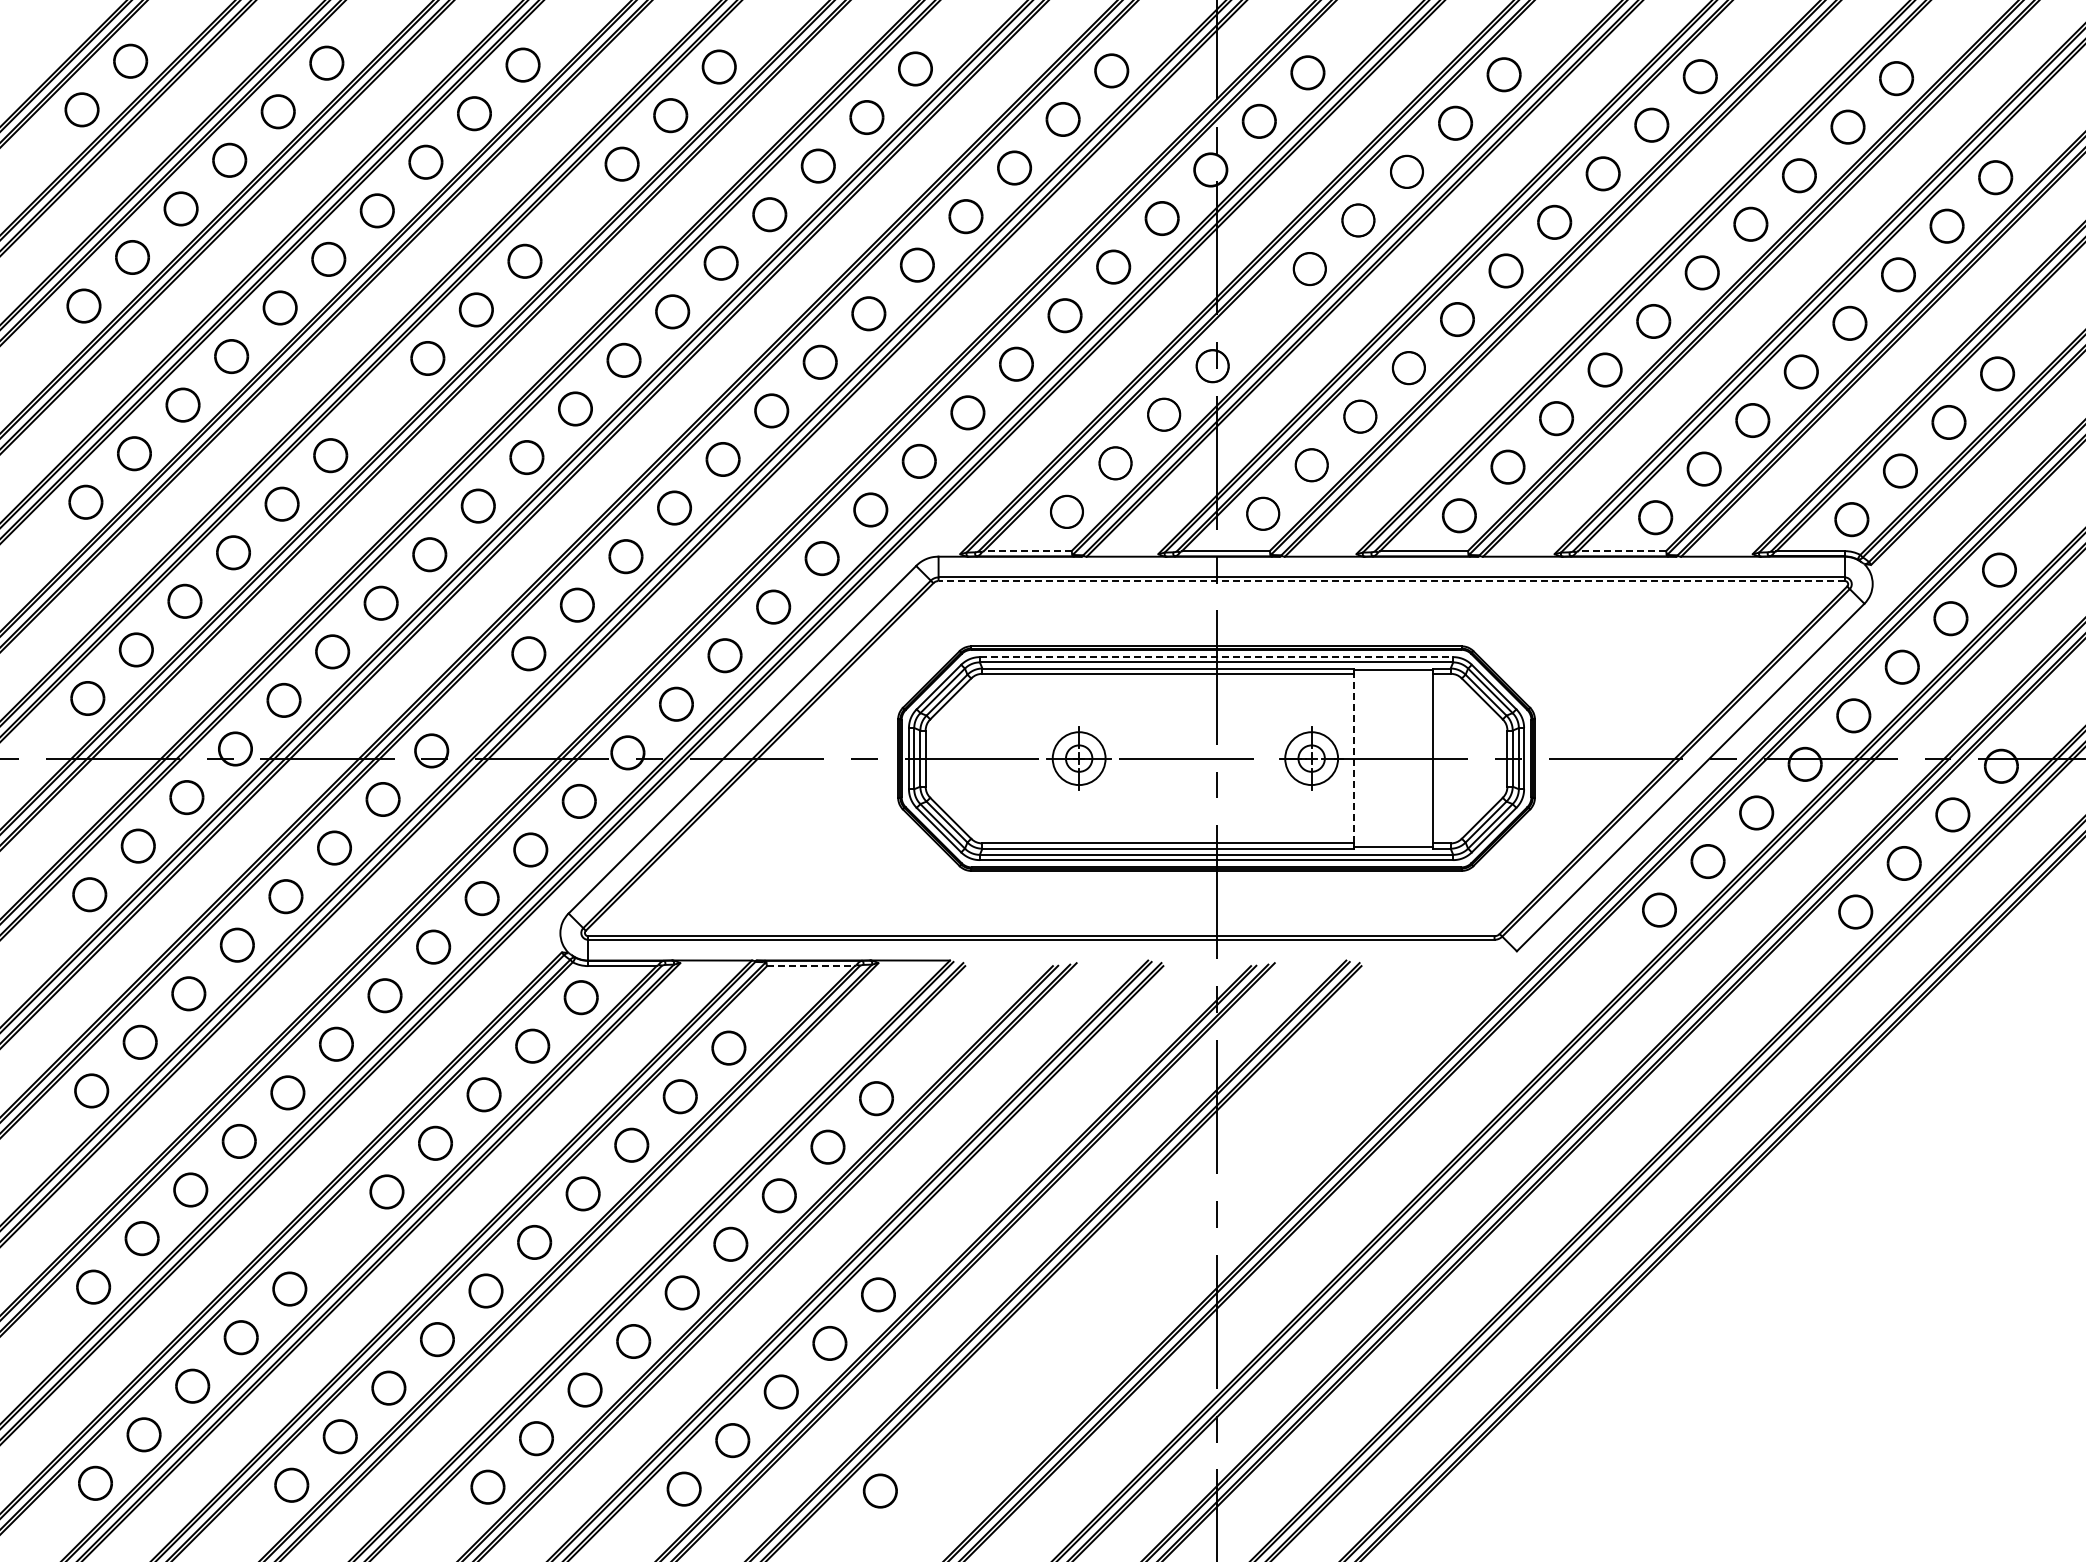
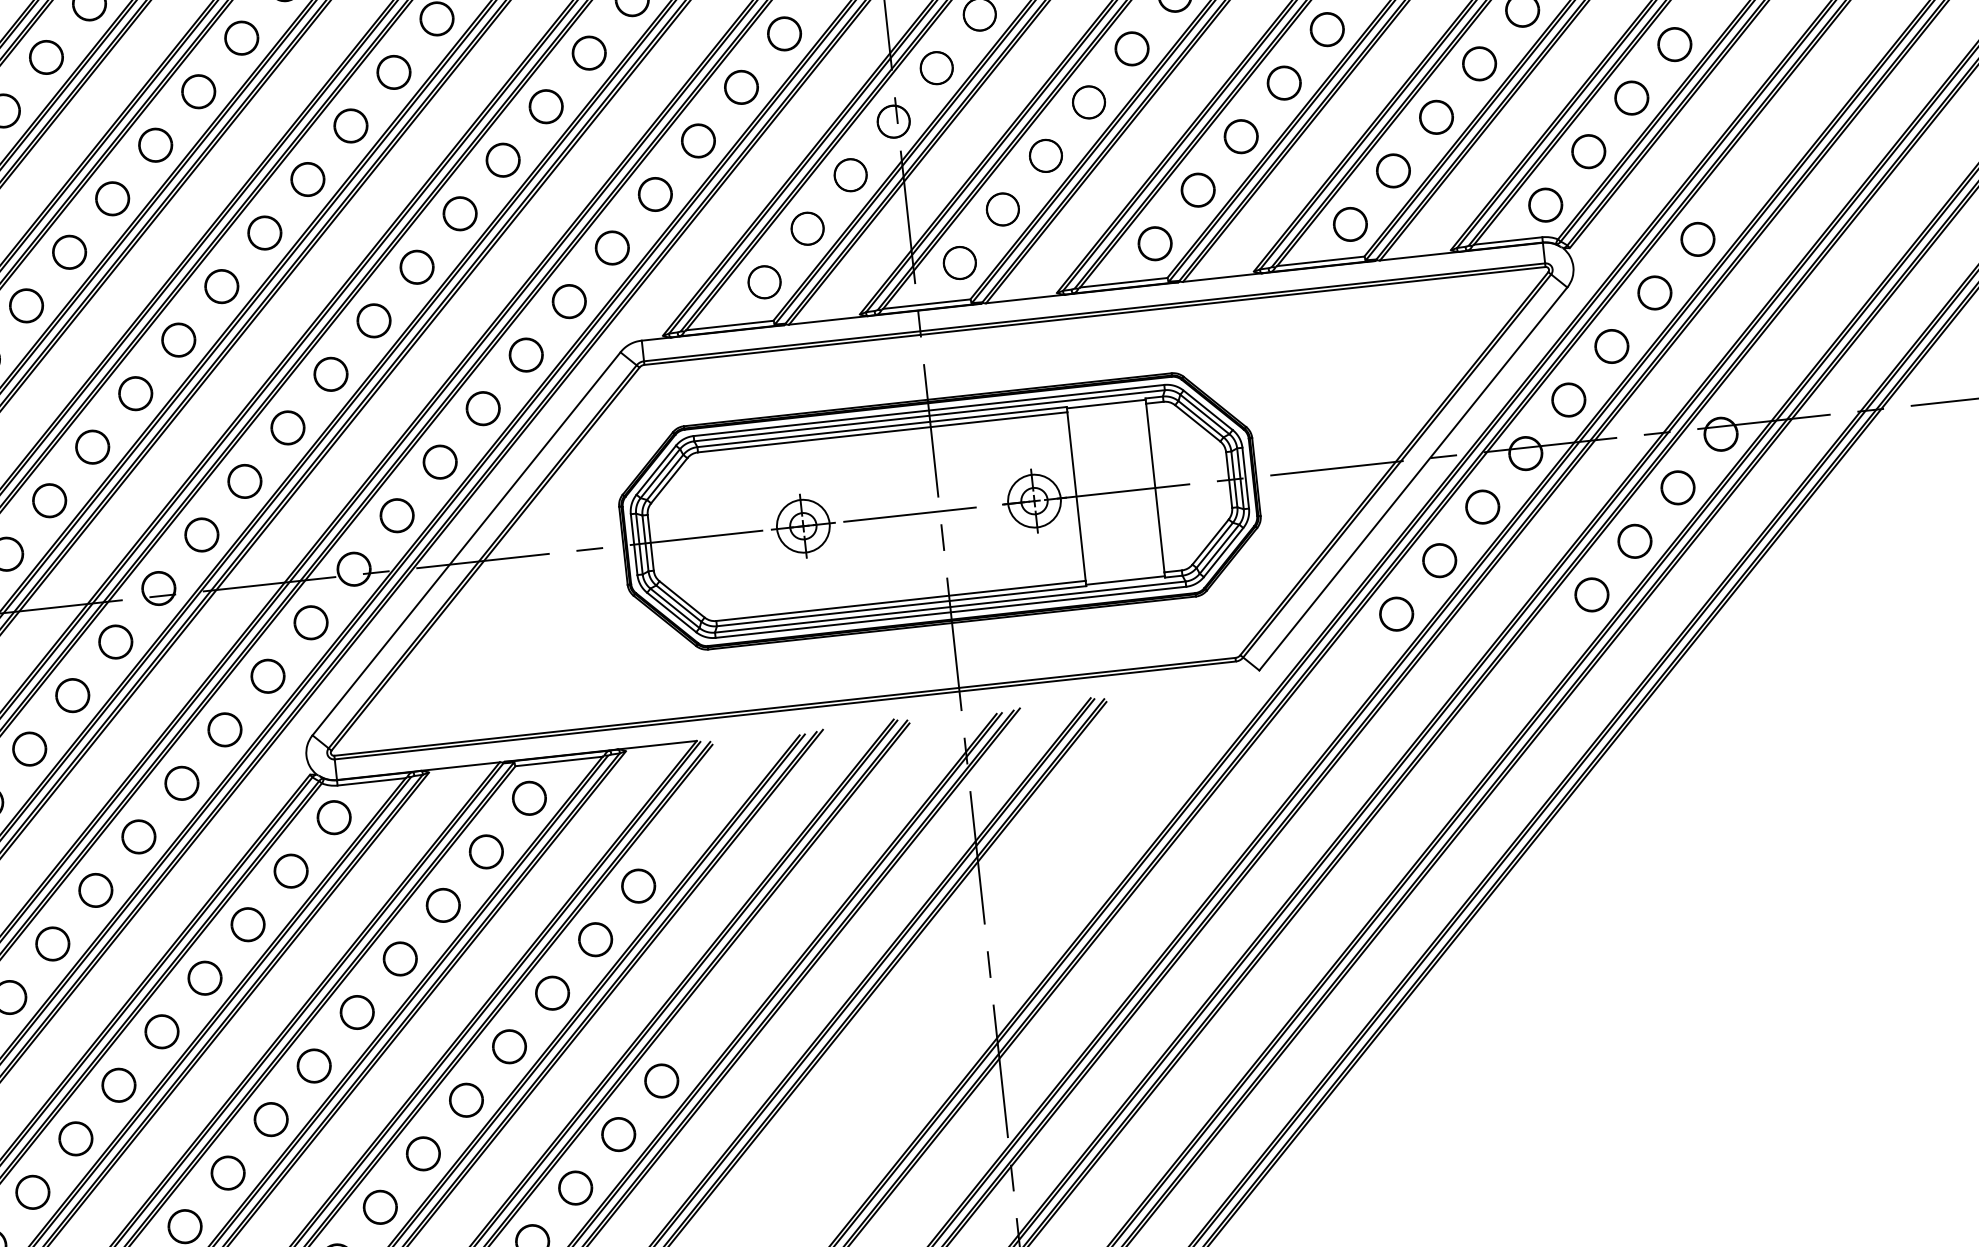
part: (573, 212) -> (241, 37), added
part: (1261, 317) -> (936, 68), added
part: (378, 406) -> (68, 251), added
line: (1027, 551) -> (729, 325), dashed -> solid
line: (1622, 551) -> (1321, 261), dashed -> solid
line: (1391, 581) -> (1094, 316), dashed -> solid
line: (1216, 657) -> (928, 410), dashed -> solid
part: (479, 701) -> (201, 534), added
line: (1353, 758) -> (1076, 496), dashed -> solid
line: (810, 966) -> (558, 761), dashed -> solid
part: (777, 999) -> (529, 798), added
part: (337, 1240) -> (118, 1085), added

